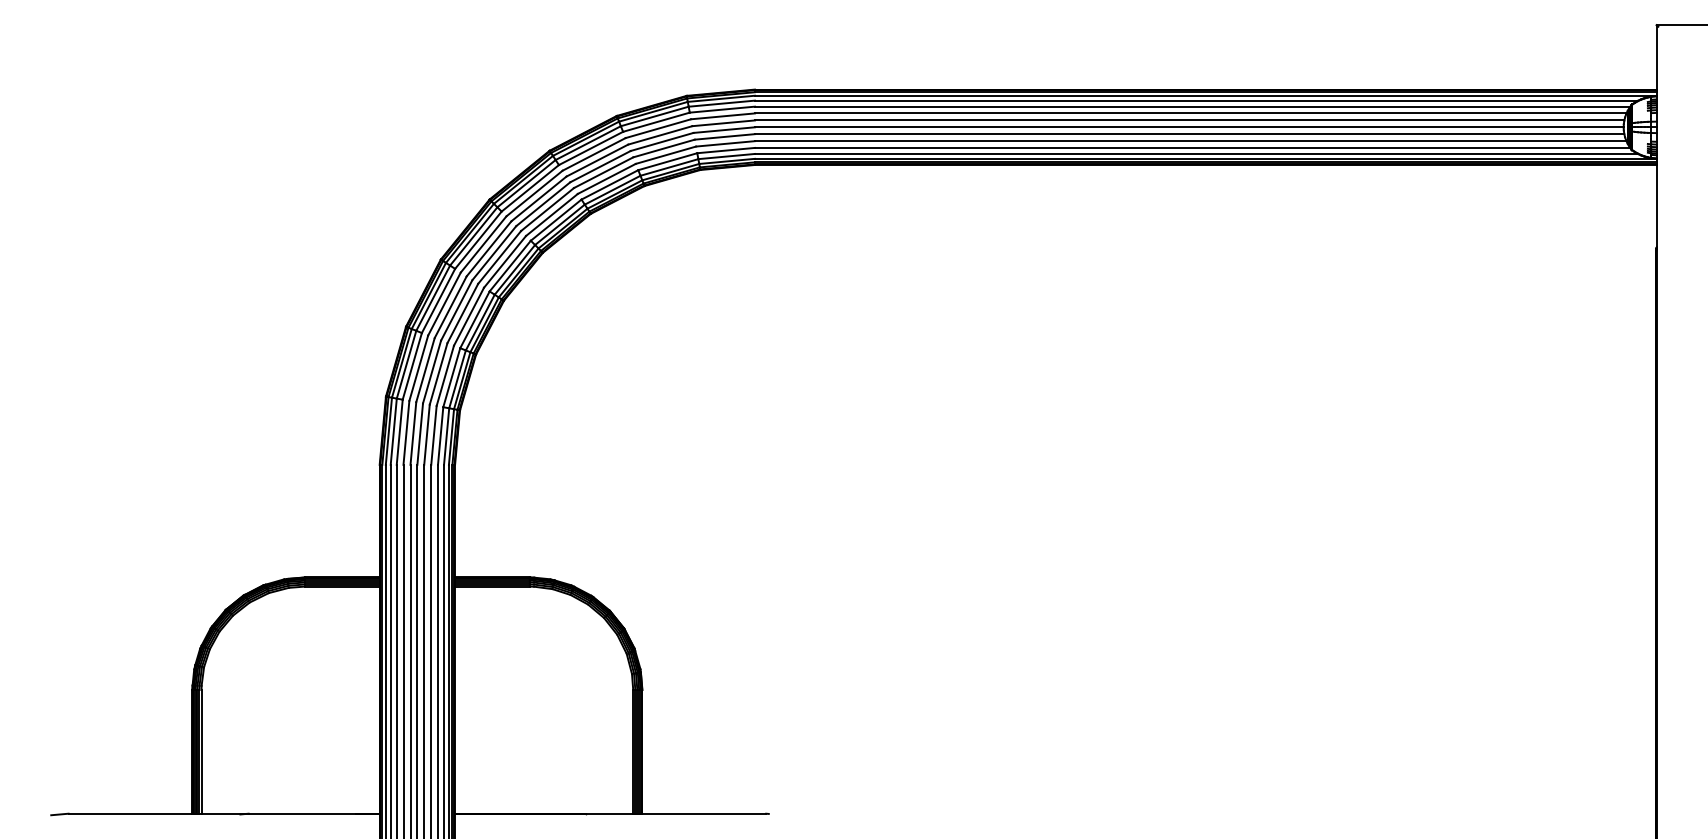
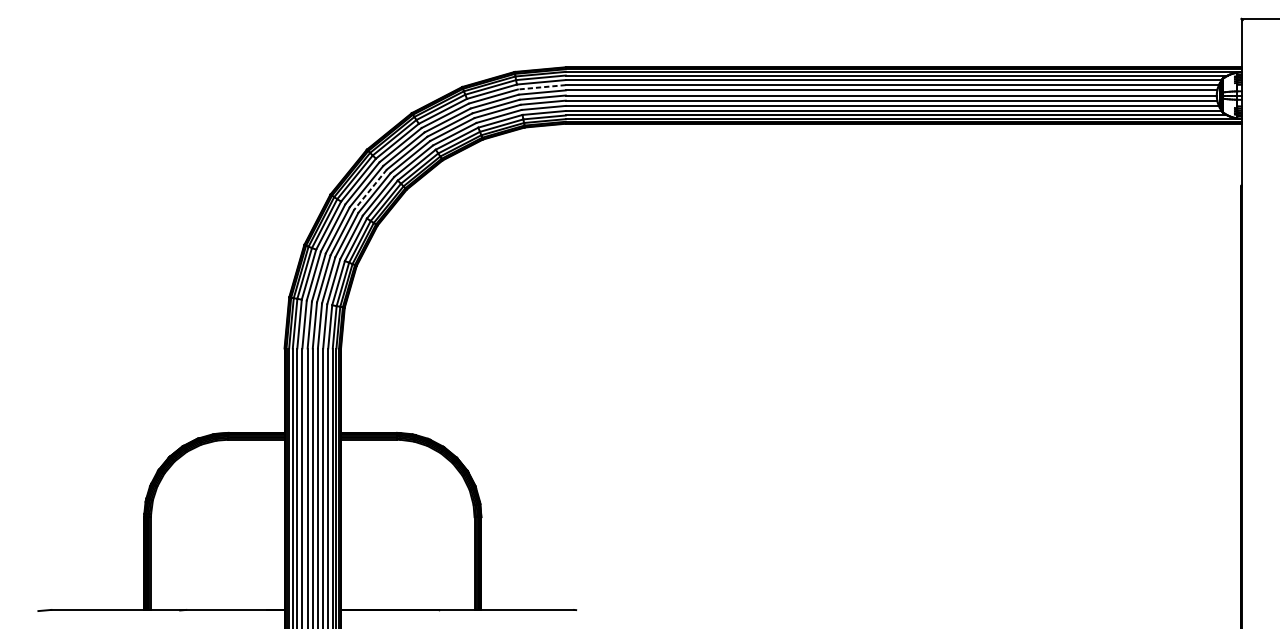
line: (722, 116) -> (541, 87), solid -> dashed
line: (494, 253) -> (370, 190), solid -> dashed

